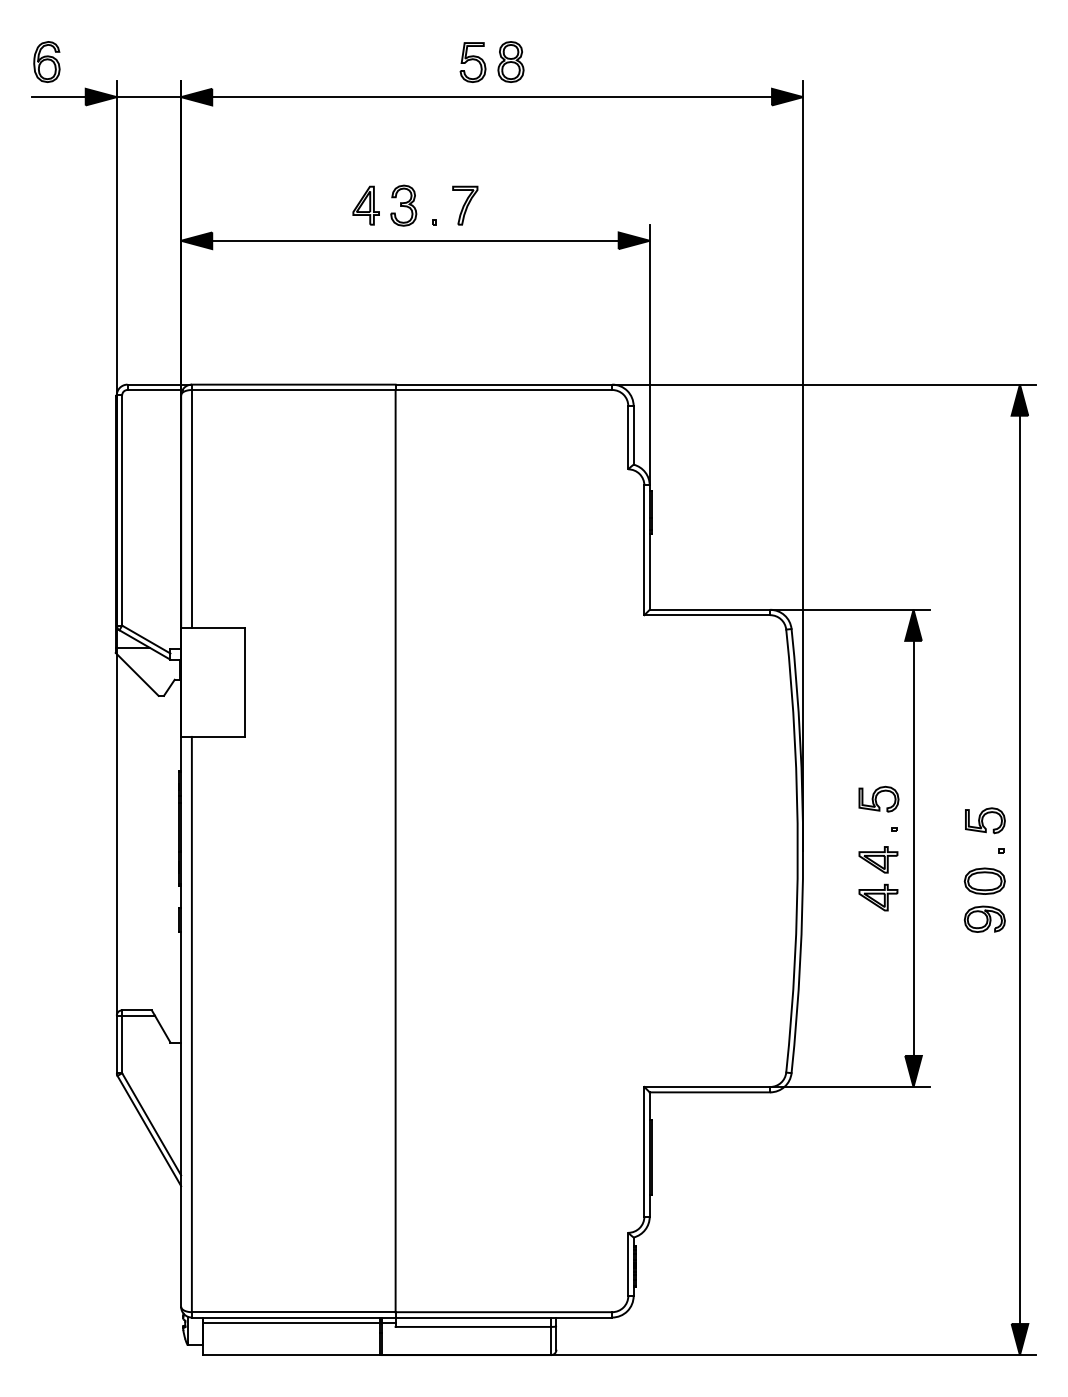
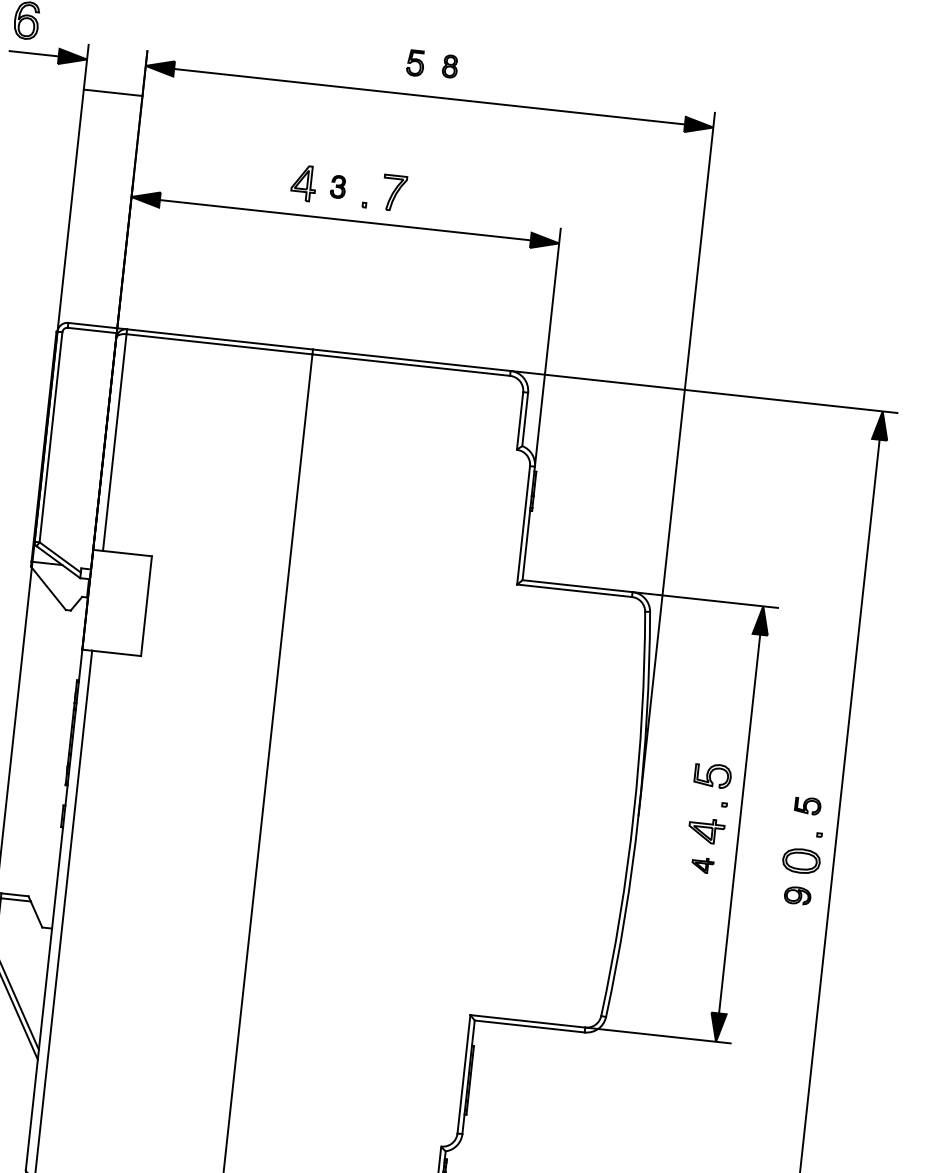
part: (510, 61) -> (449, 66), size x0.6
part: (472, 62) -> (415, 63), size x0.7
line: (148, 97) -> (112, 93), moved
part: (403, 205) -> (337, 186), size x0.6
part: (985, 820) -> (808, 805), size x0.7
part: (878, 897) -> (702, 865), size x0.6
part: (984, 918) -> (797, 895), size x0.7

